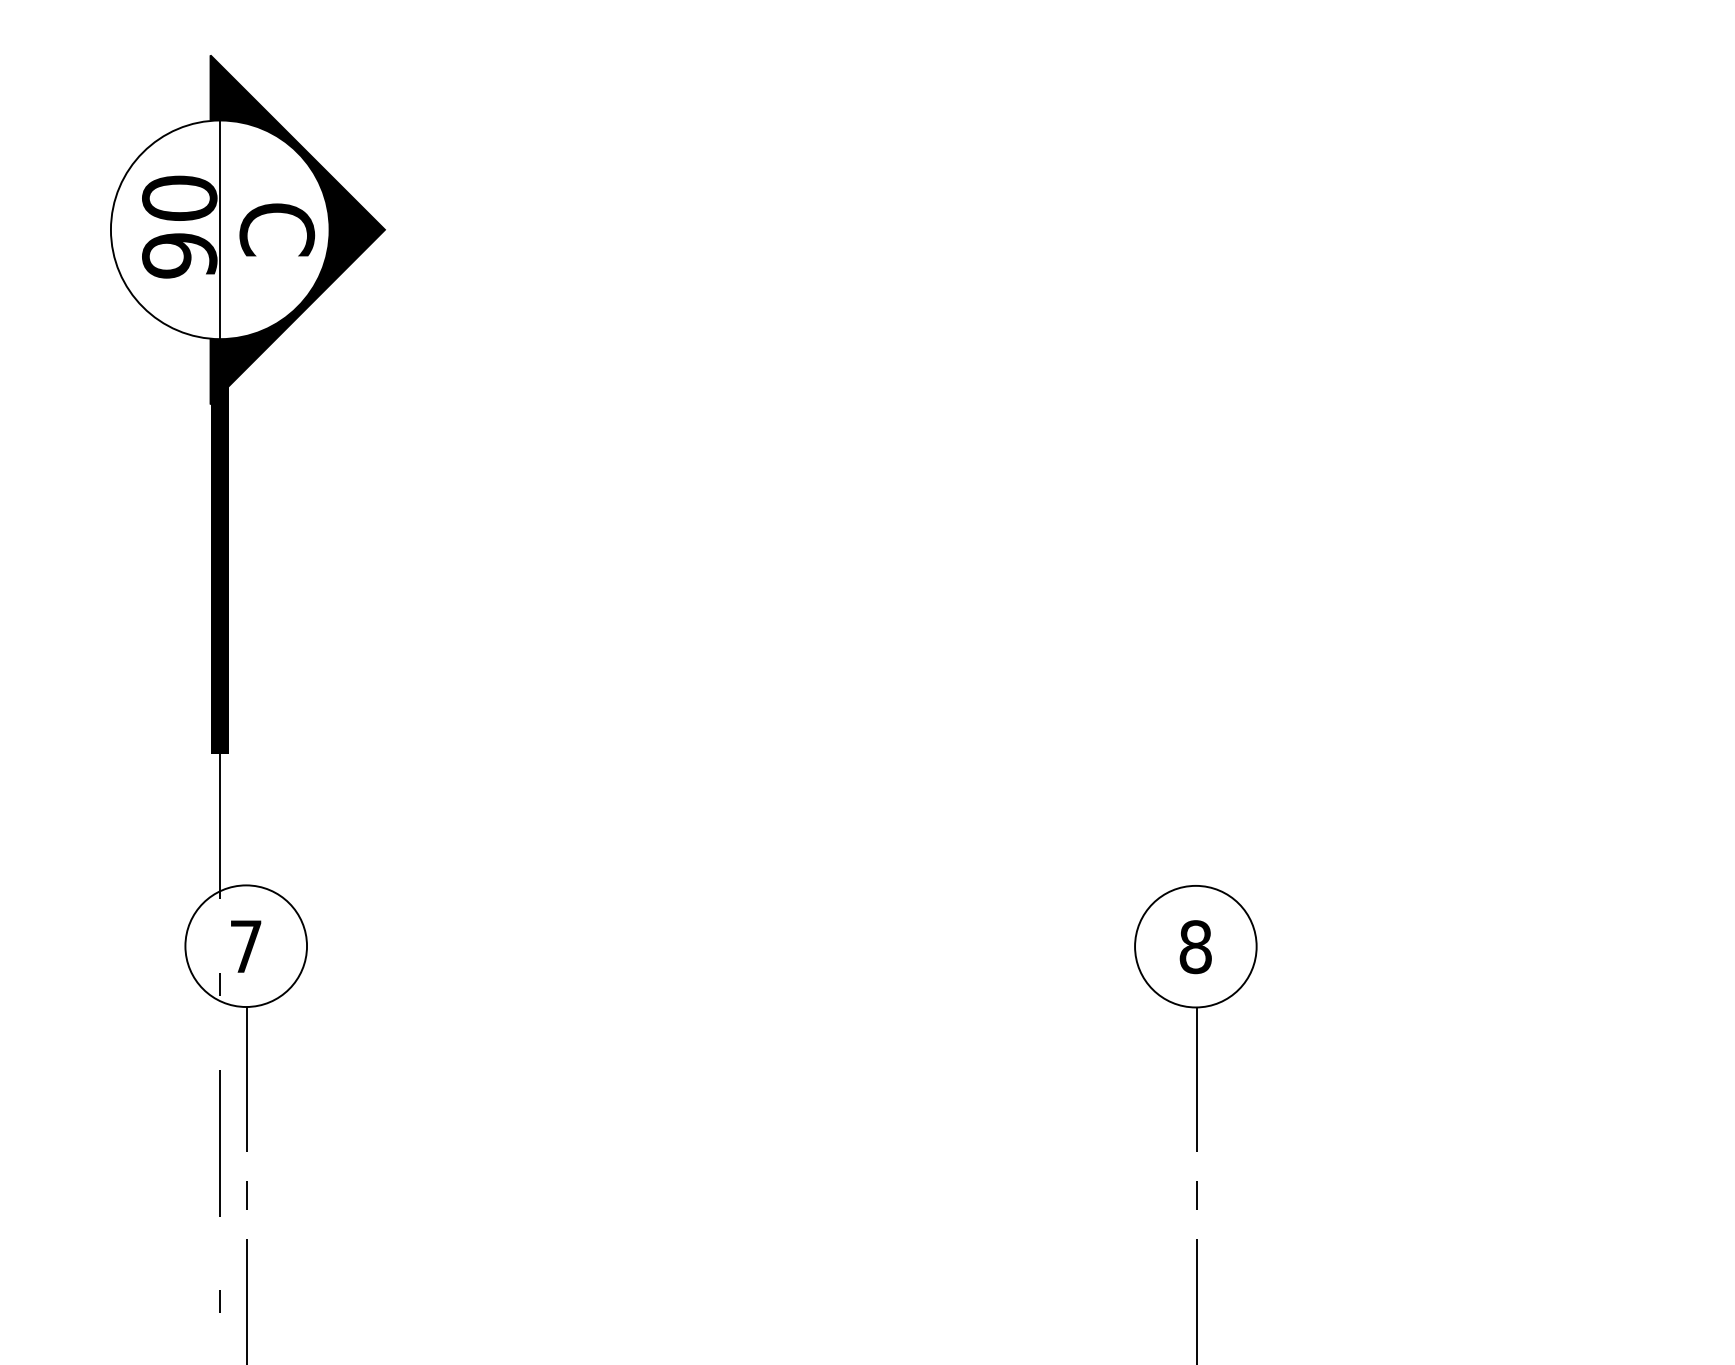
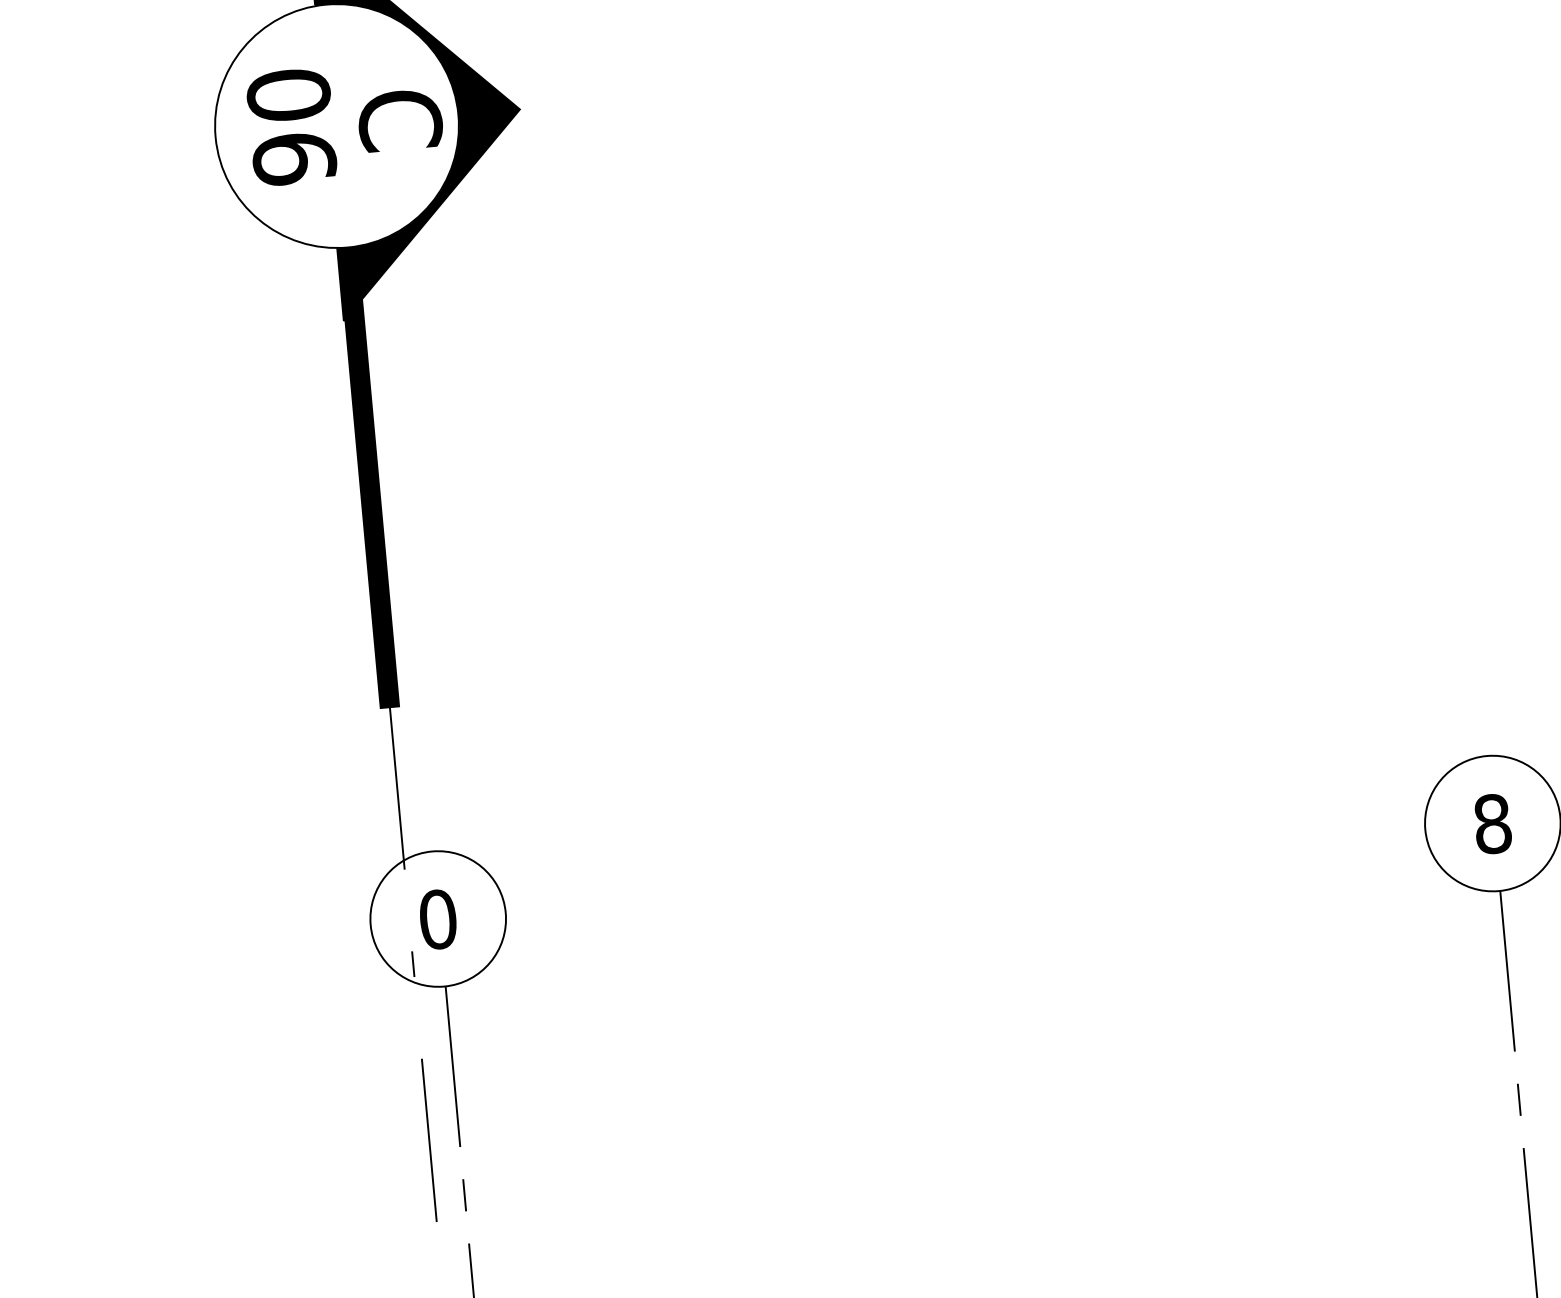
line: (220, 229) -> (337, 125), removed
text: (246, 946) -> (438, 919), 7 -> 0

